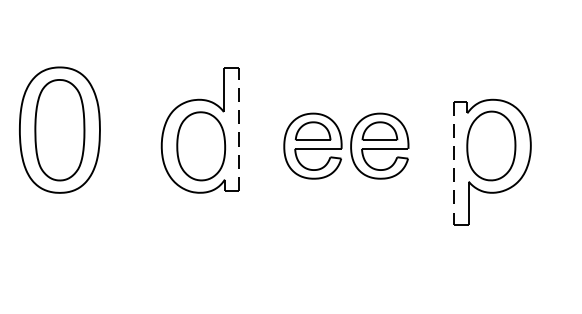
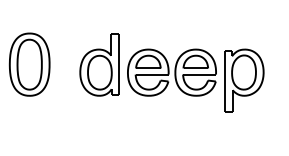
line: (238, 129) -> (118, 64), dashed -> solid
part: (345, 145) -> (171, 72), size x1.43
line: (454, 164) -> (225, 81), dashed -> solid

